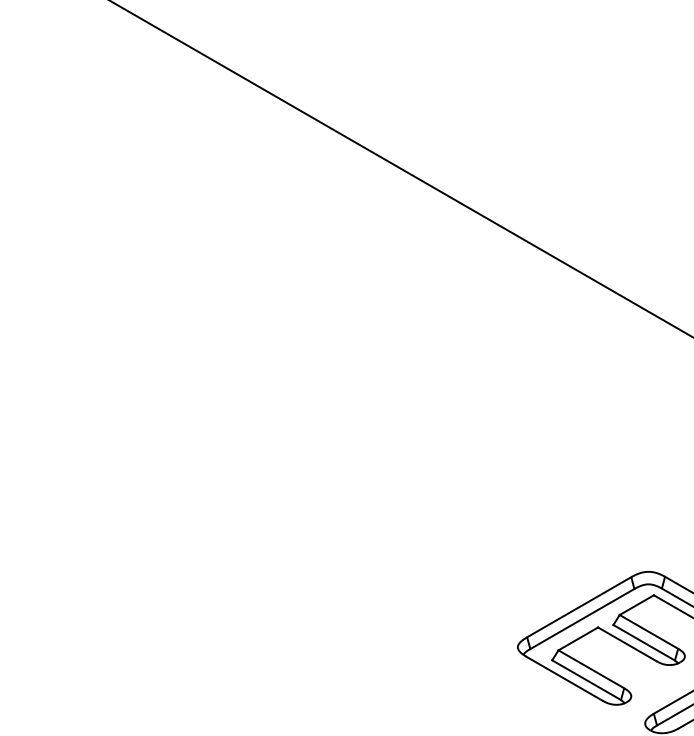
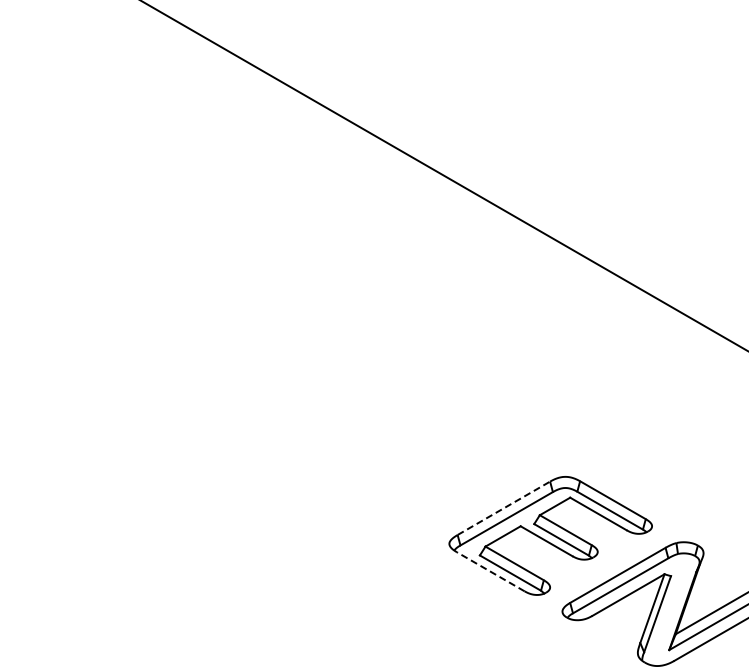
line: (579, 607) -> (504, 508), solid -> dashed
line: (564, 678) -> (490, 571), solid -> dashed

